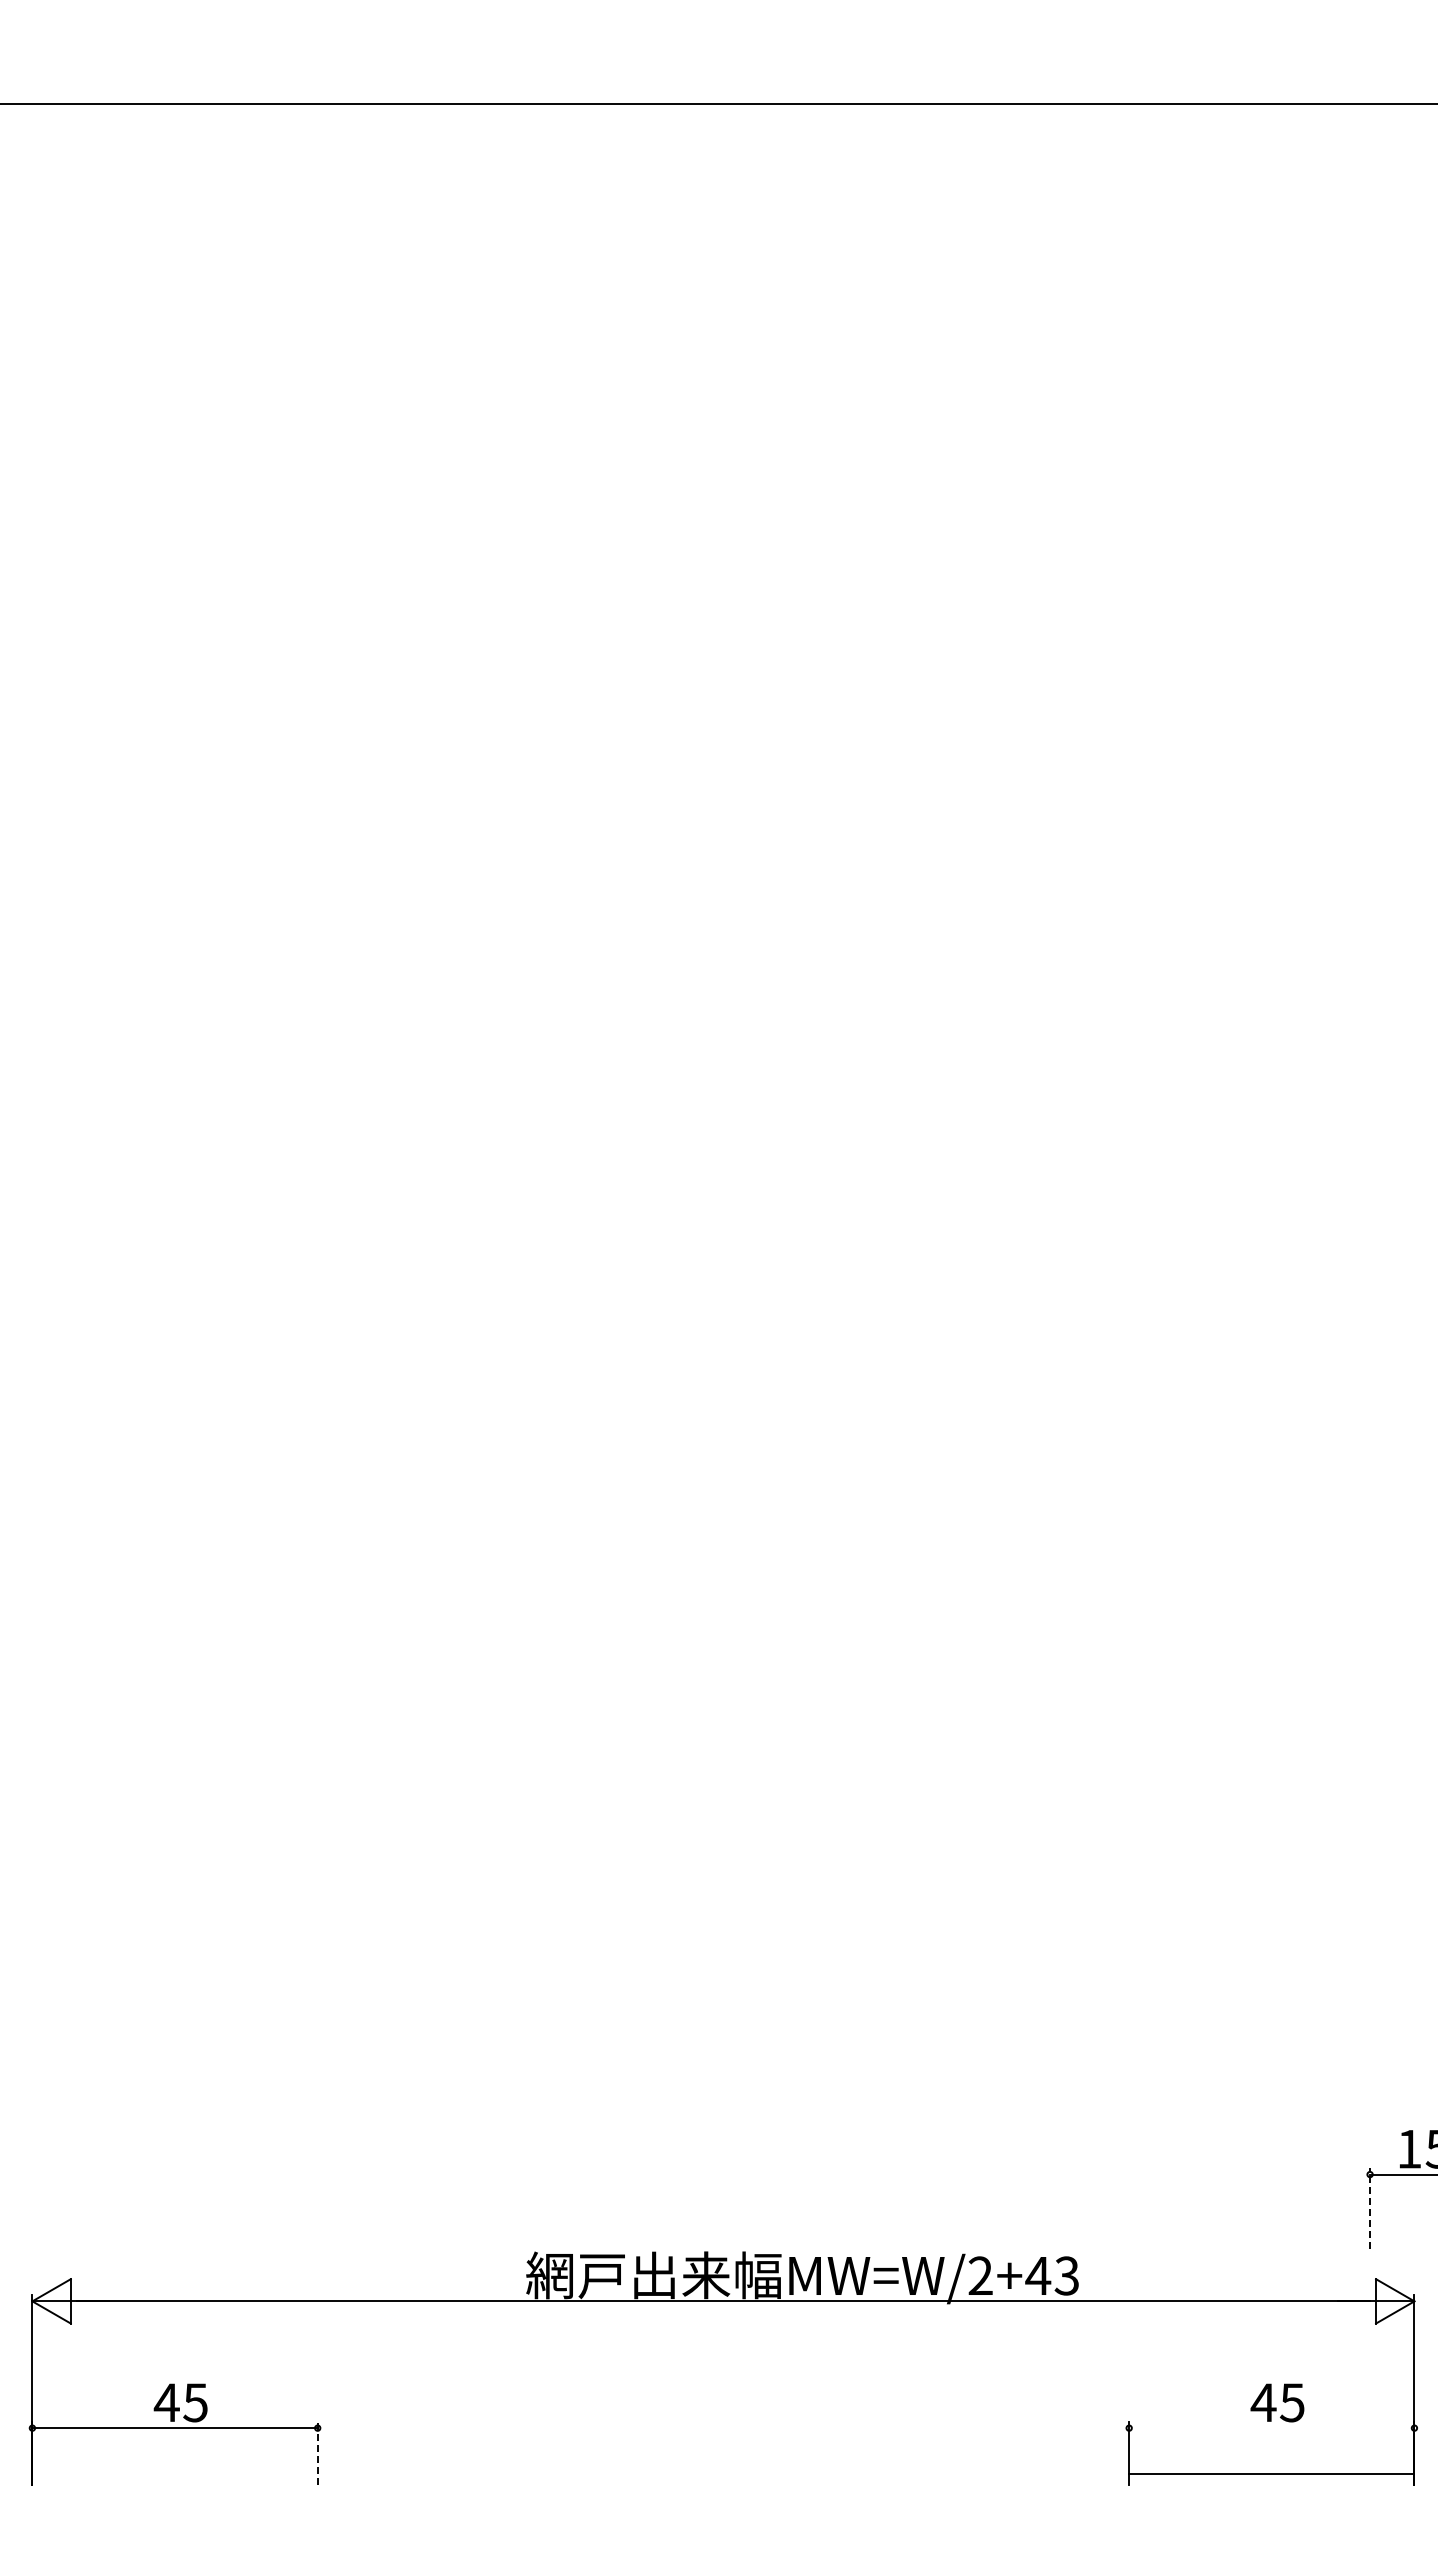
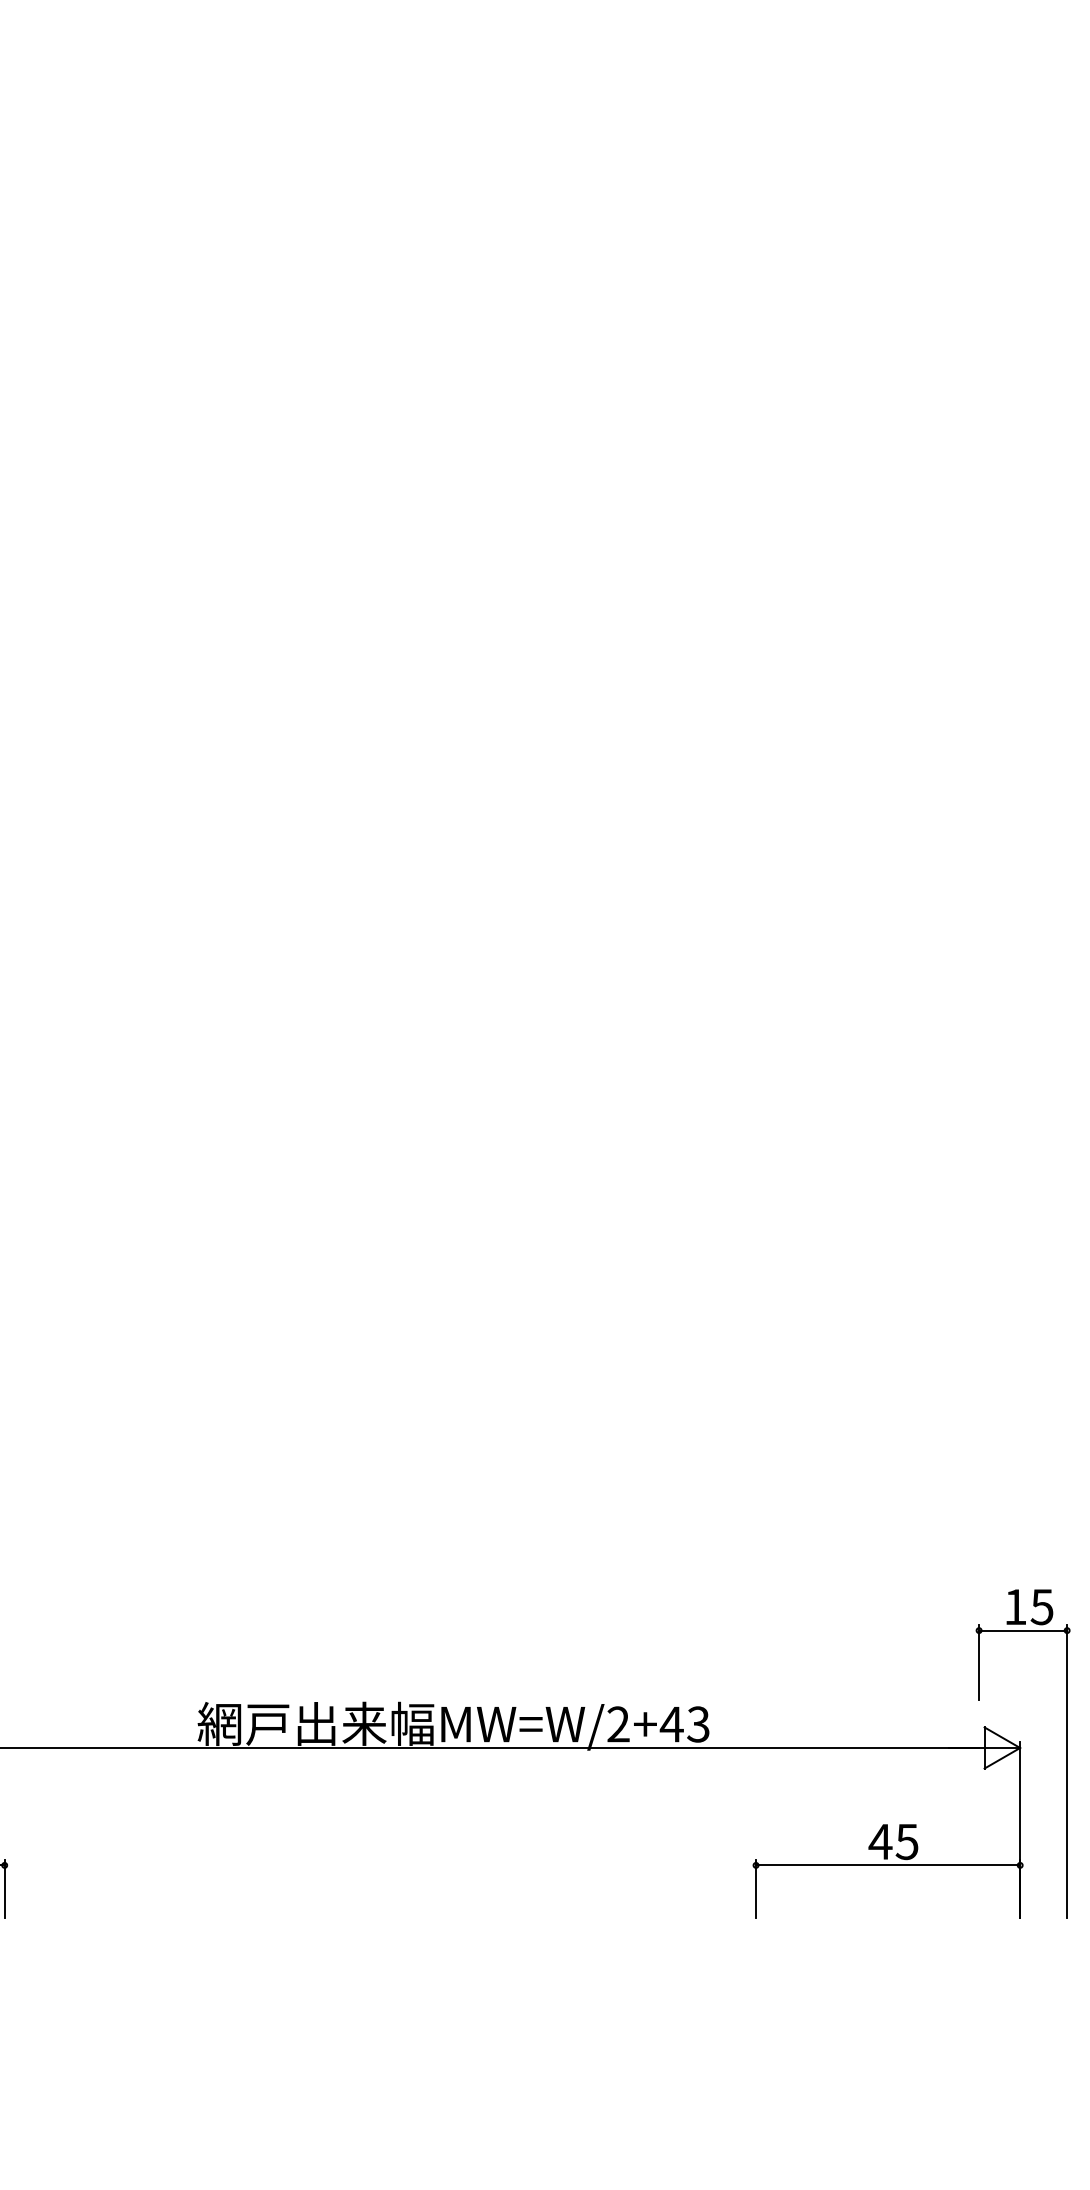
line: (1370, 2208) -> (979, 1662), dashed -> solid
line: (317, 2453) -> (4, 1888), dashed -> solid
line: (1271, 2474) -> (887, 1865), moved

